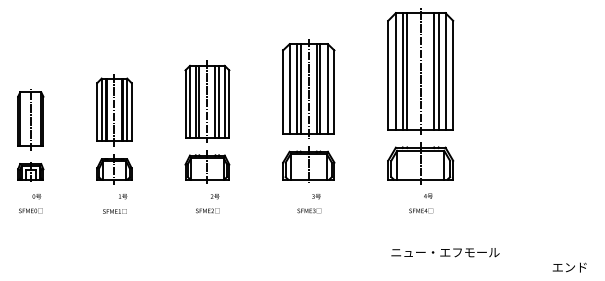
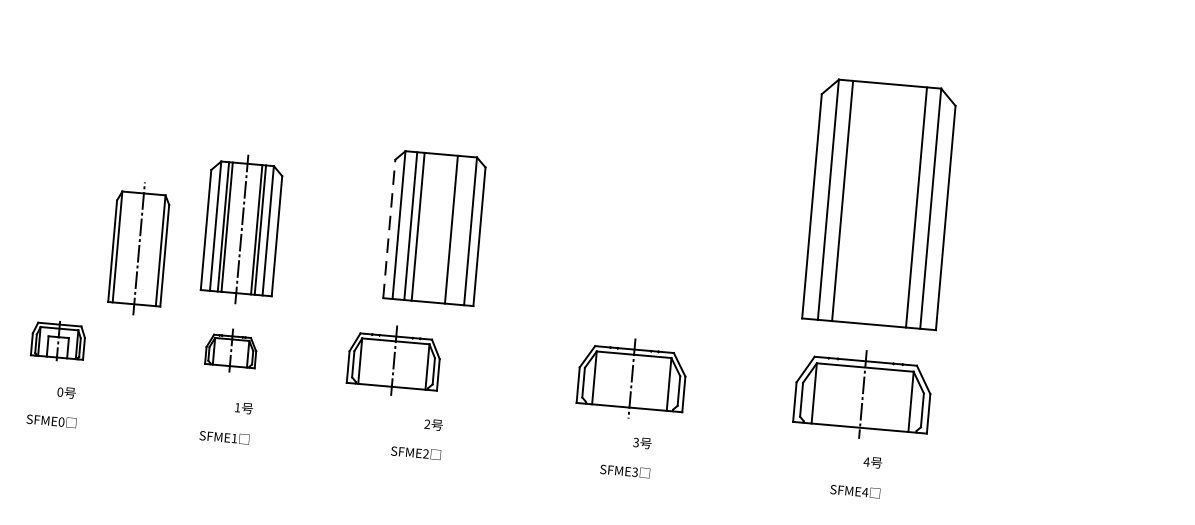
line: (407, 71) -> (852, 201), removed
line: (420, 71) -> (879, 204), removed
line: (434, 71) -> (907, 206), removed
part: (308, 88) -> (645, 219), removed
line: (207, 101) -> (435, 227), removed
line: (219, 101) -> (459, 229), removed
line: (185, 104) -> (389, 229), solid -> dashed
part: (30, 119) -> (138, 249), moved
part: (207, 166) -> (394, 359), moved
part: (114, 169) -> (231, 351), size x0.7

